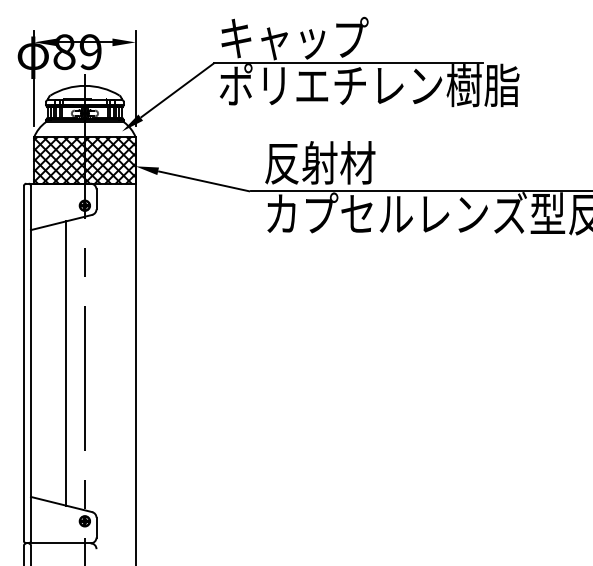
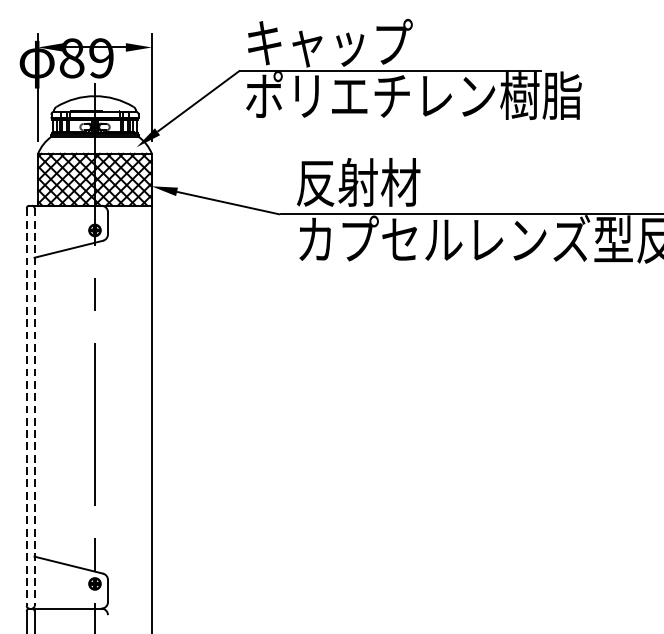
line: (24, 363) -> (27, 407), solid -> dashed
line: (30, 363) -> (34, 407), solid -> dashed
line: (65, 363) -> (73, 407), removed

